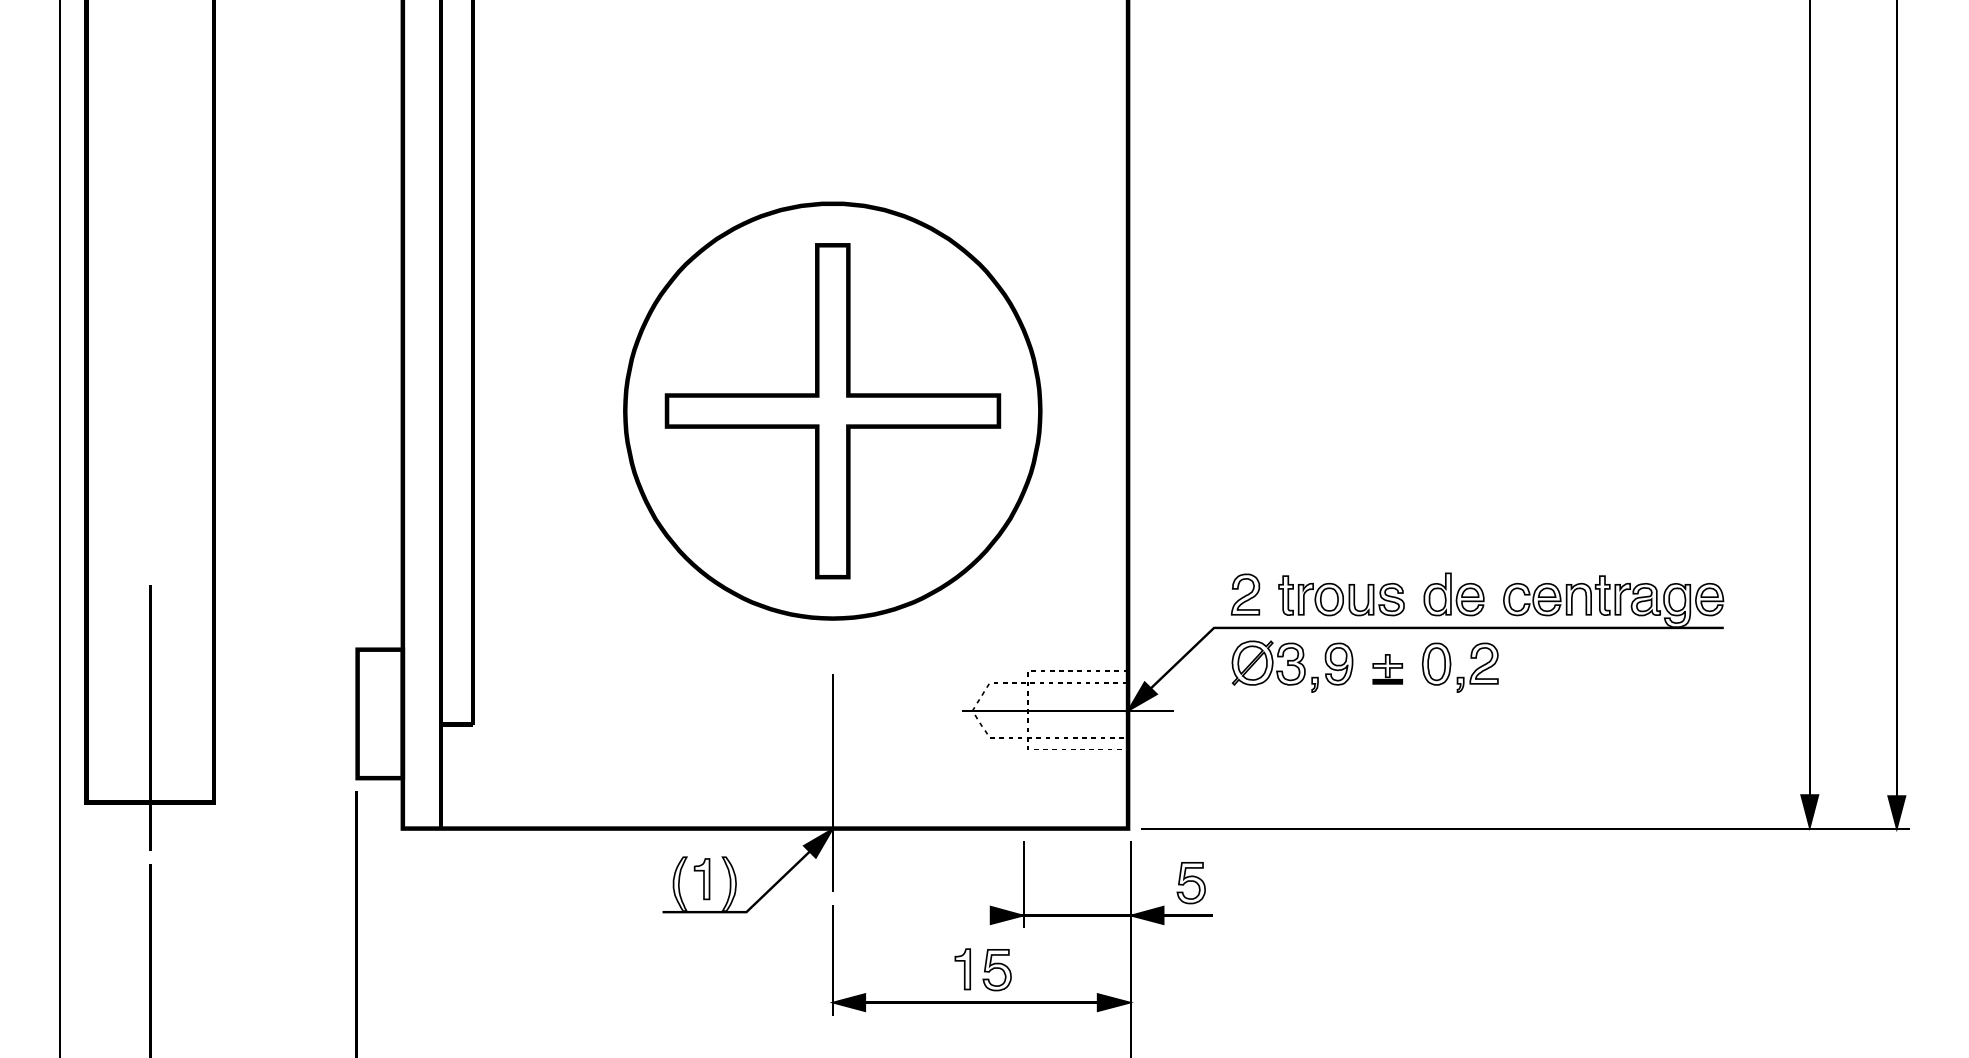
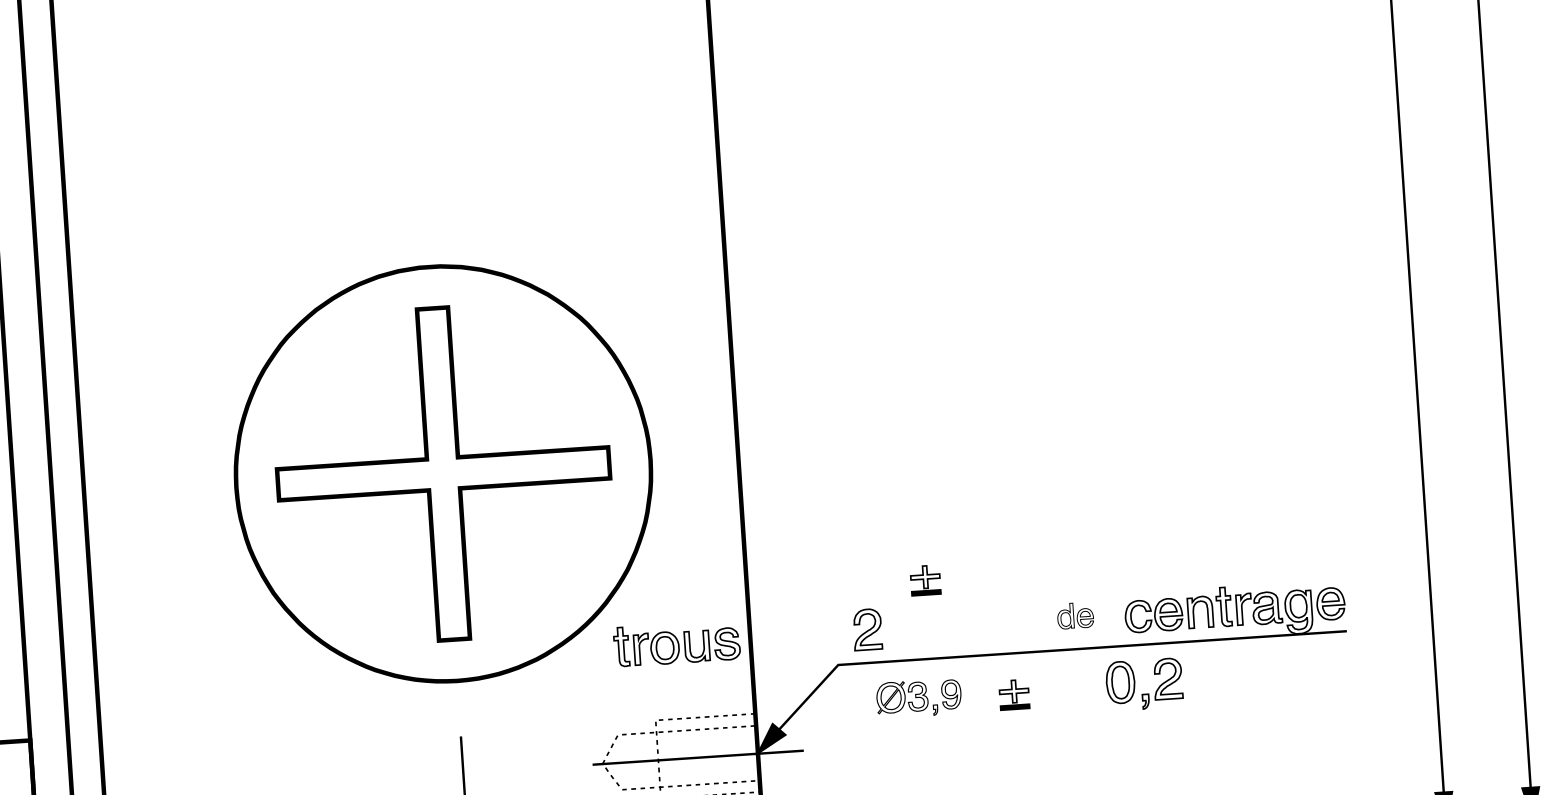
part: (1306, 549) -> (925, 580), added
part: (1453, 594) -> (1074, 615), size x0.6
part: (1341, 595) -> (676, 643), moved
part: (1292, 666) -> (919, 698), size x0.7
part: (1451, 666) -> (1135, 683), moved

